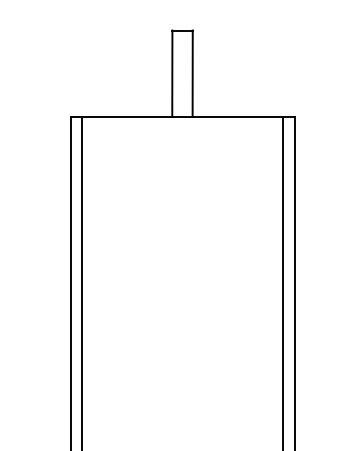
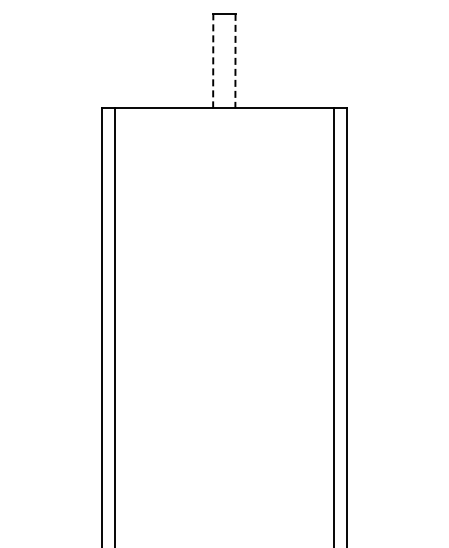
line: (172, 73) -> (213, 60), solid -> dashed
line: (192, 74) -> (235, 61), solid -> dashed

